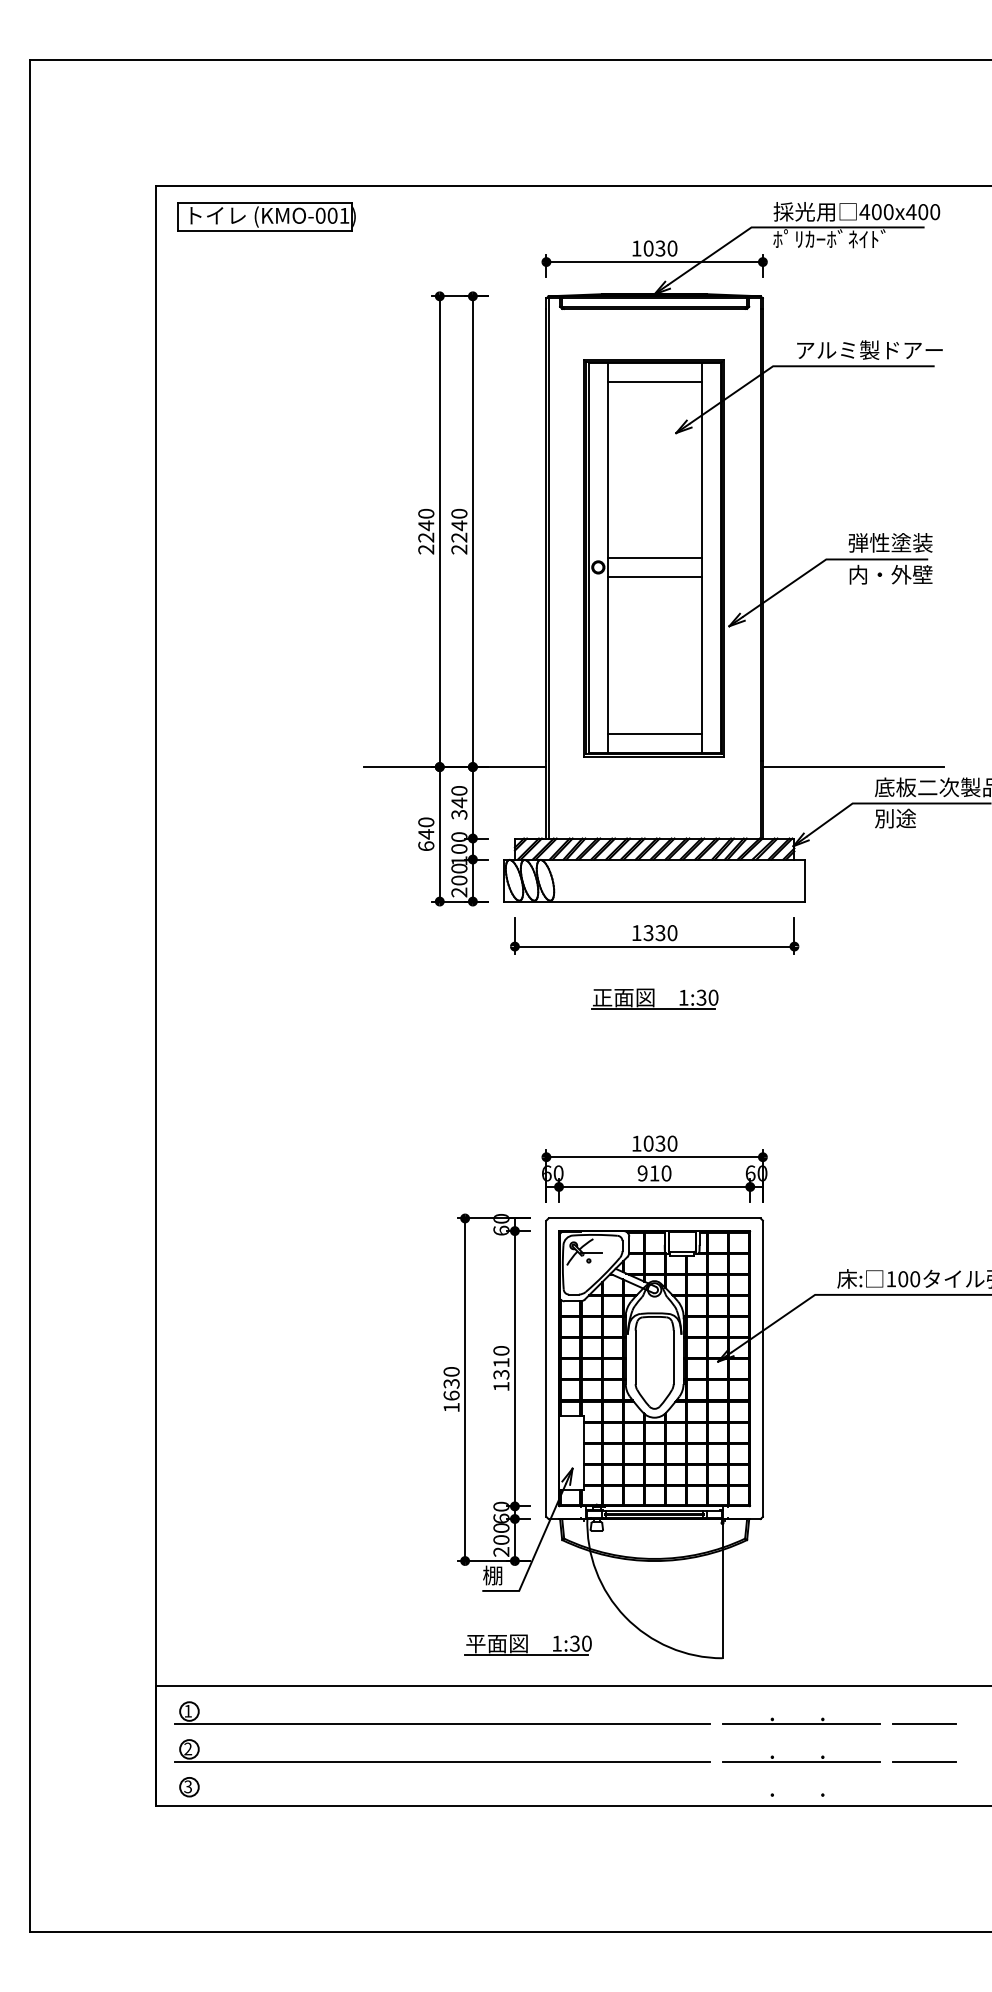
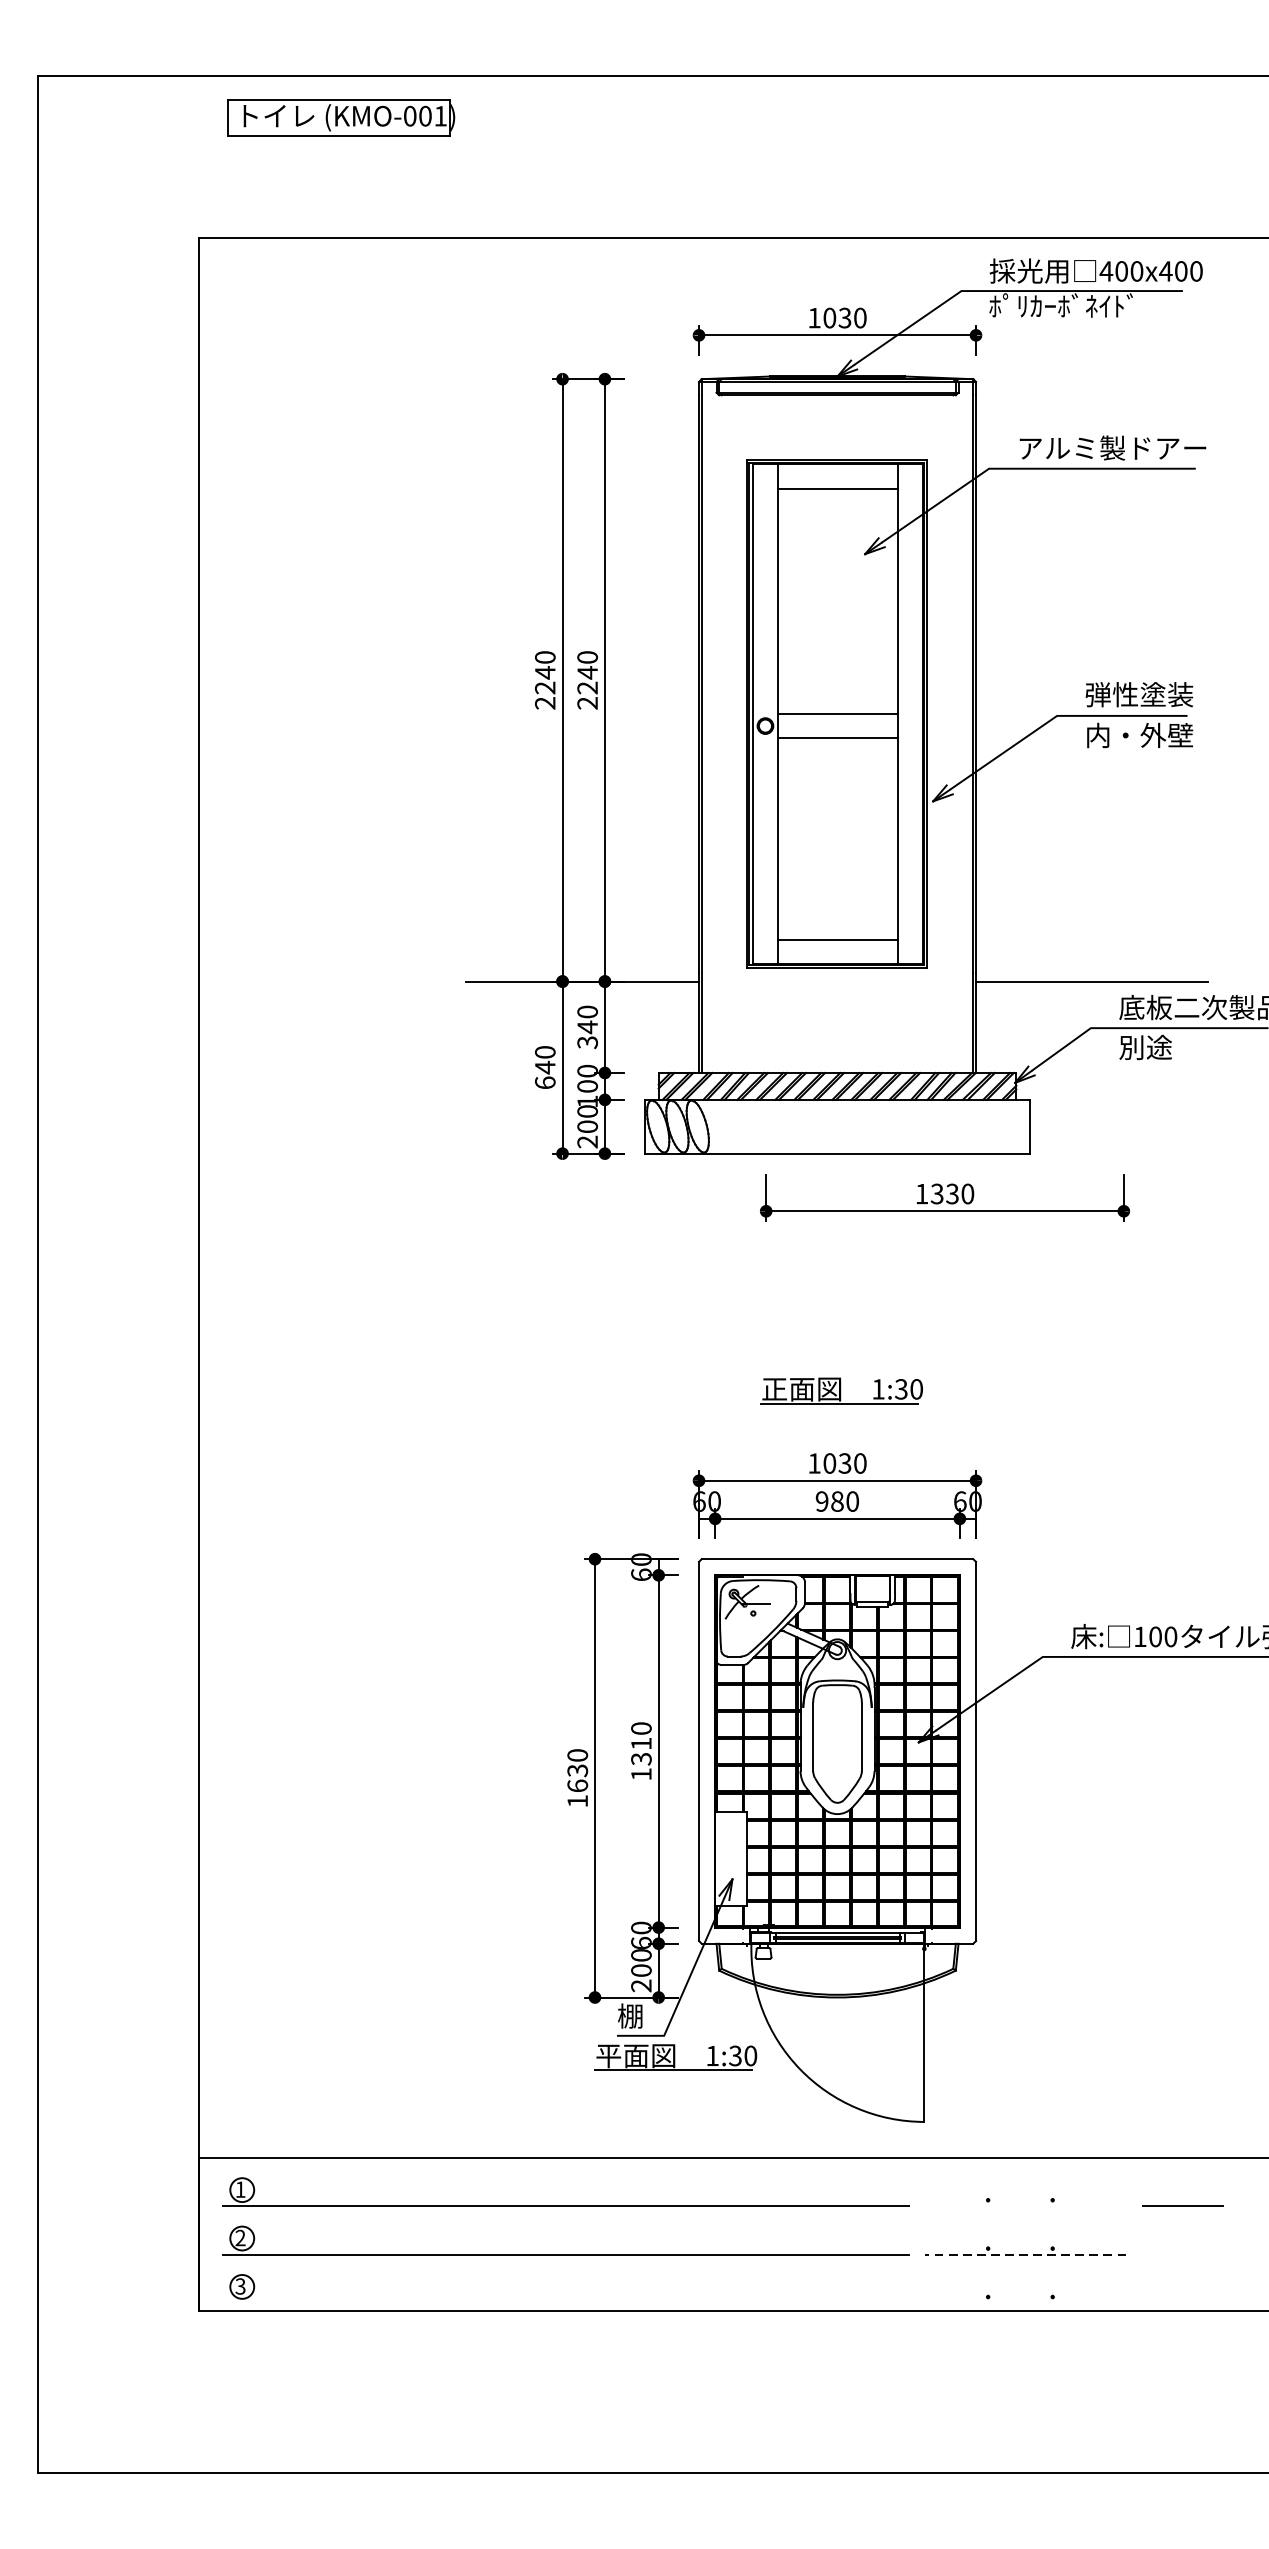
part: (266, 216) -> (340, 117), moved
part: (654, 935) -> (944, 1197), moved
part: (654, 998) -> (841, 1390), moved
text: (654, 1173) -> (837, 1501), 910 -> 980
part: (527, 1644) -> (674, 2056), moved
line: (801, 1724) -> (1025, 2206), removed
line: (801, 1762) -> (1025, 2255), solid -> dashed
line: (924, 1762) -> (1182, 2255), removed

